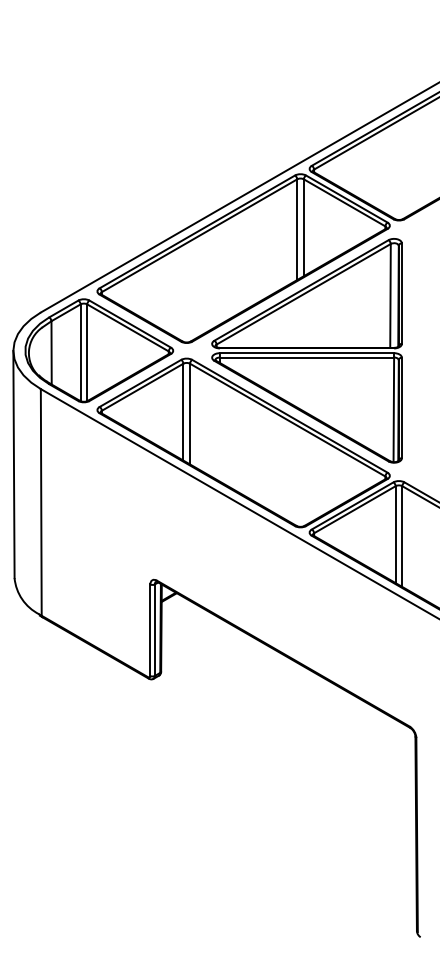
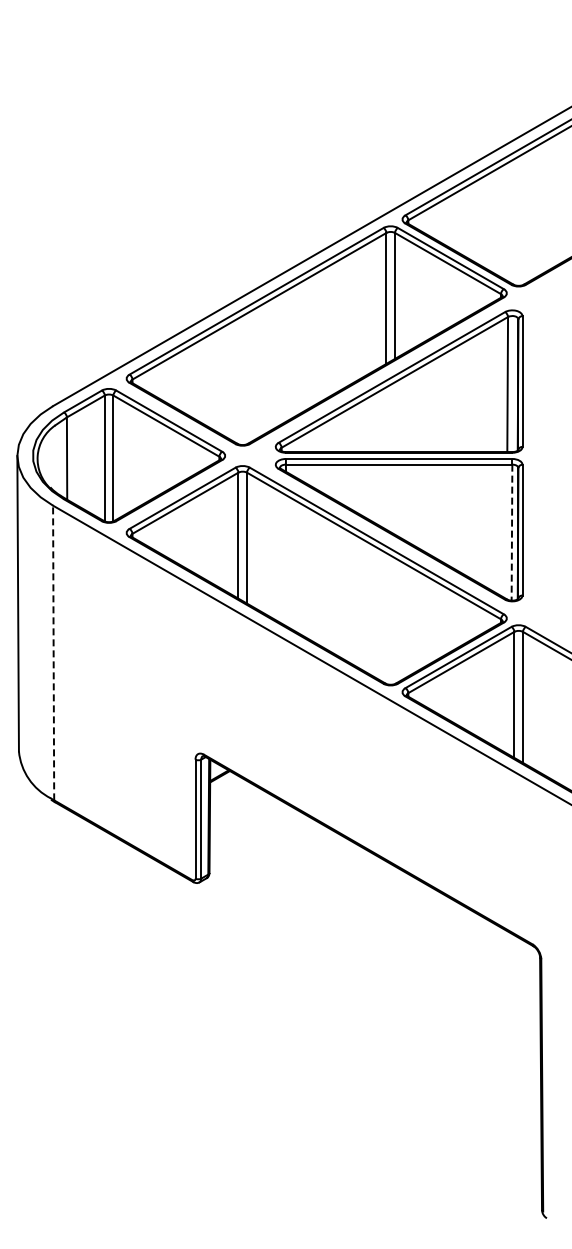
line: (393, 410) -> (511, 533), solid -> dashed
line: (41, 502) -> (53, 652), solid -> dashed

